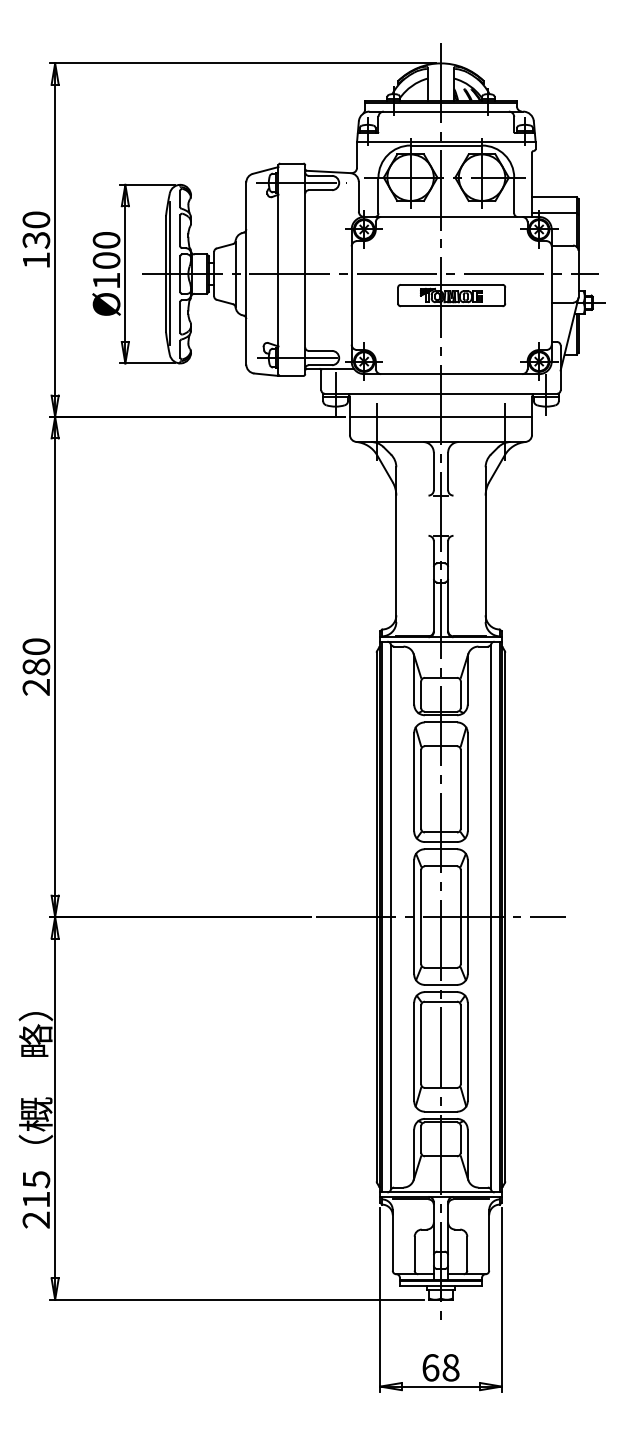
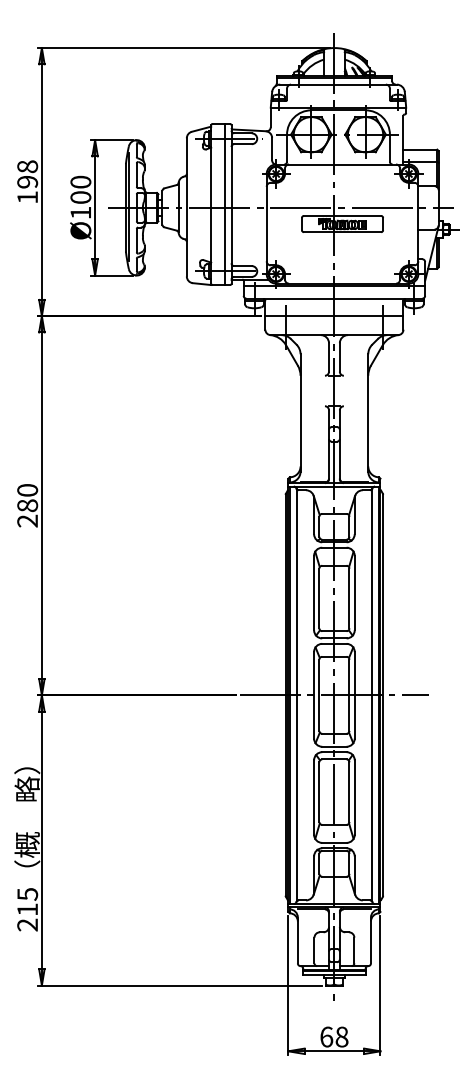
text: (36, 229) -> (27, 173), 130 -> 198
line: (296, 269) -> (224, 204), added
line: (440, 377) -> (334, 286), added

